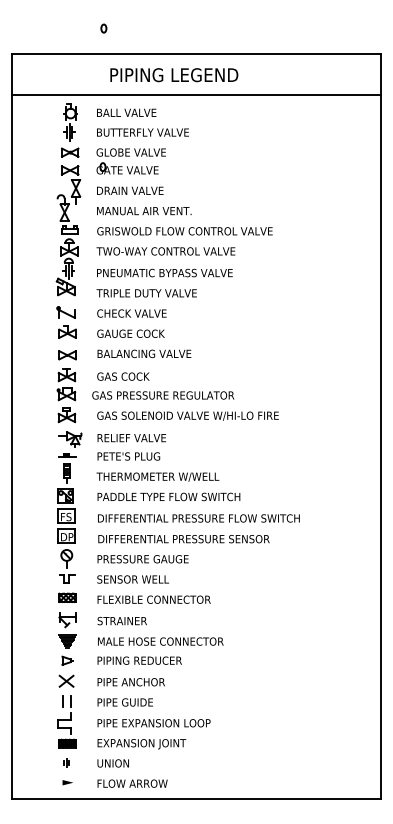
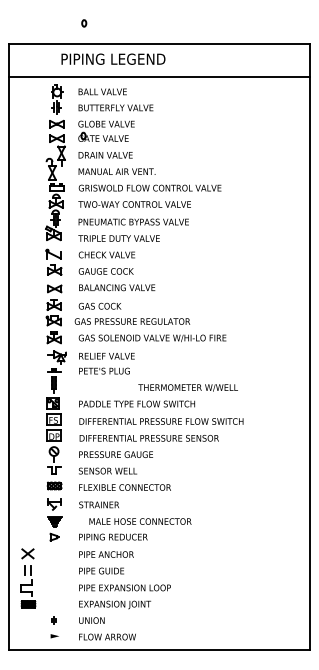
text: (174, 74) -> (113, 58), moved
text: (157, 476) -> (187, 387), moved
text: (160, 641) -> (140, 521), moved
part: (67, 711) -> (28, 578), moved

